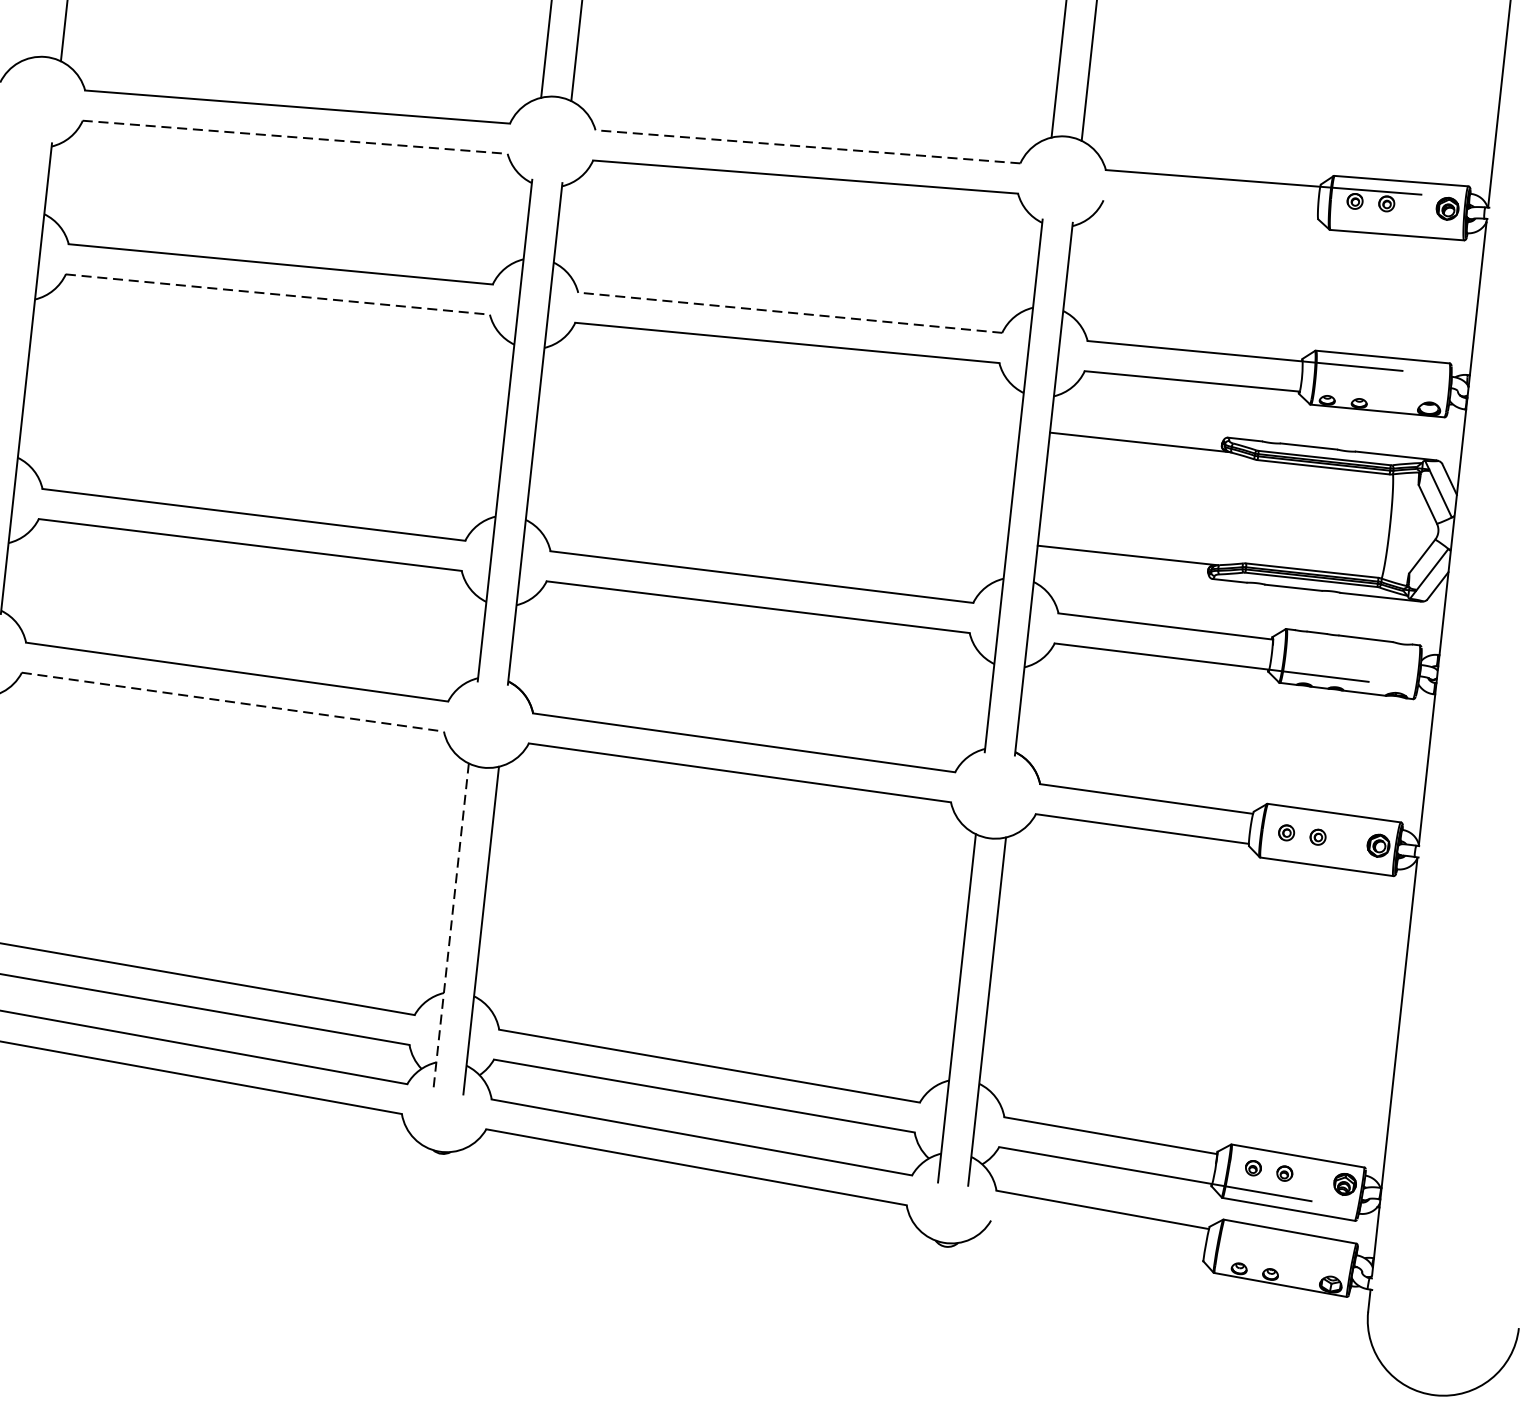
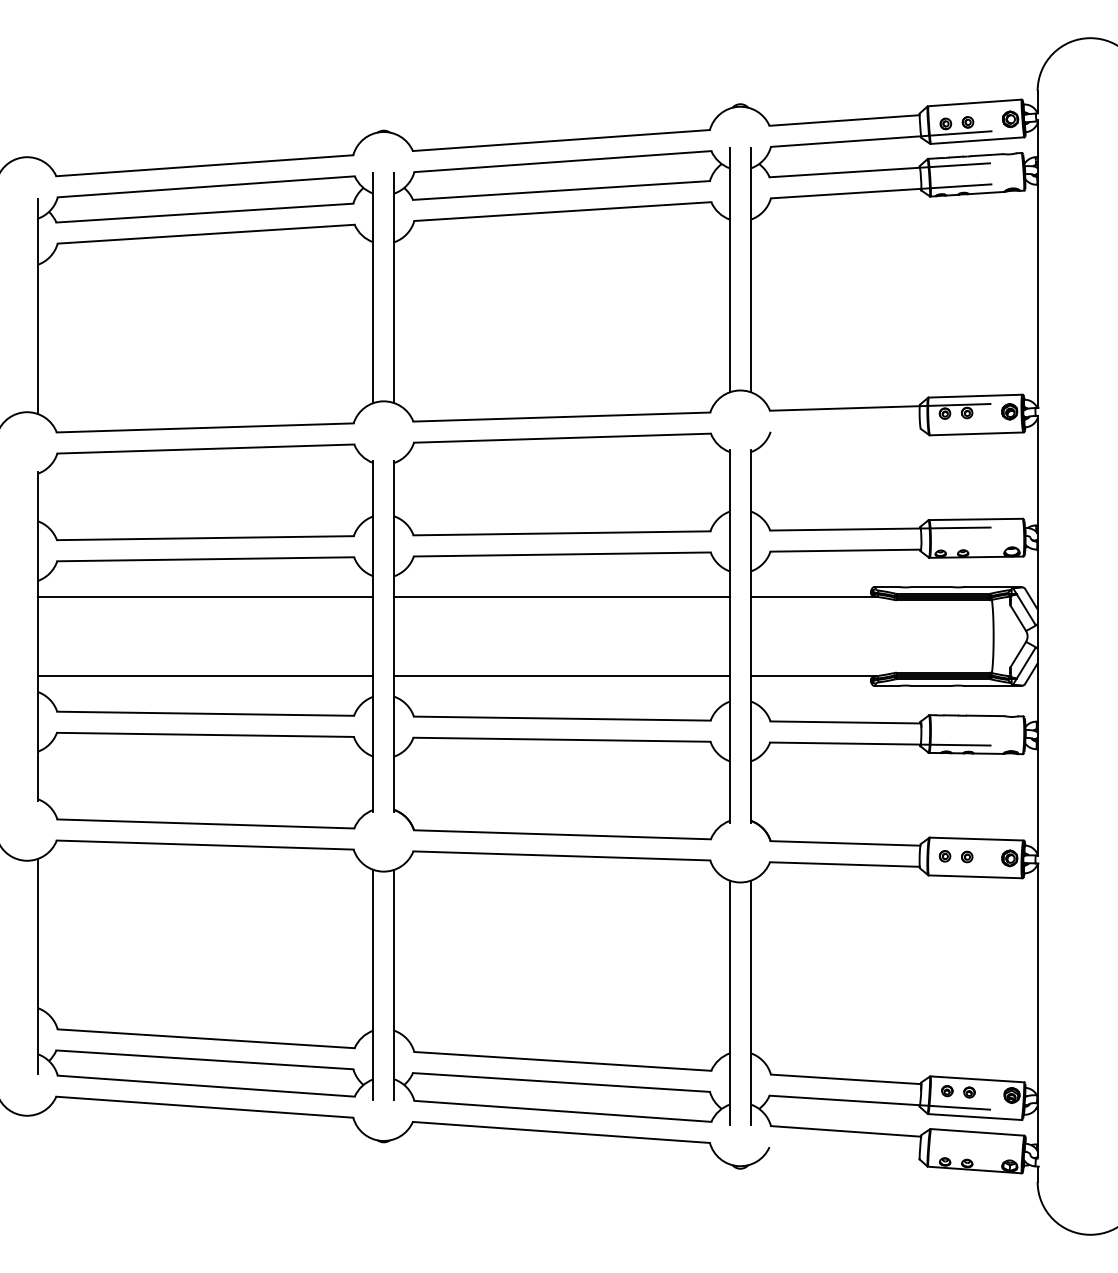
line: (294, 137) -> (205, 449), dashed -> solid
line: (807, 147) -> (561, 417), dashed -> solid
line: (279, 294) -> (206, 559), dashed -> solid
line: (789, 312) -> (561, 533), dashed -> solid
line: (271, 347) -> (205, 596), added
line: (779, 402) -> (561, 596), added
line: (259, 461) -> (205, 676), added
line: (767, 516) -> (561, 676), added
line: (233, 702) -> (205, 845), dashed -> solid
line: (451, 927) -> (373, 984), dashed -> solid

